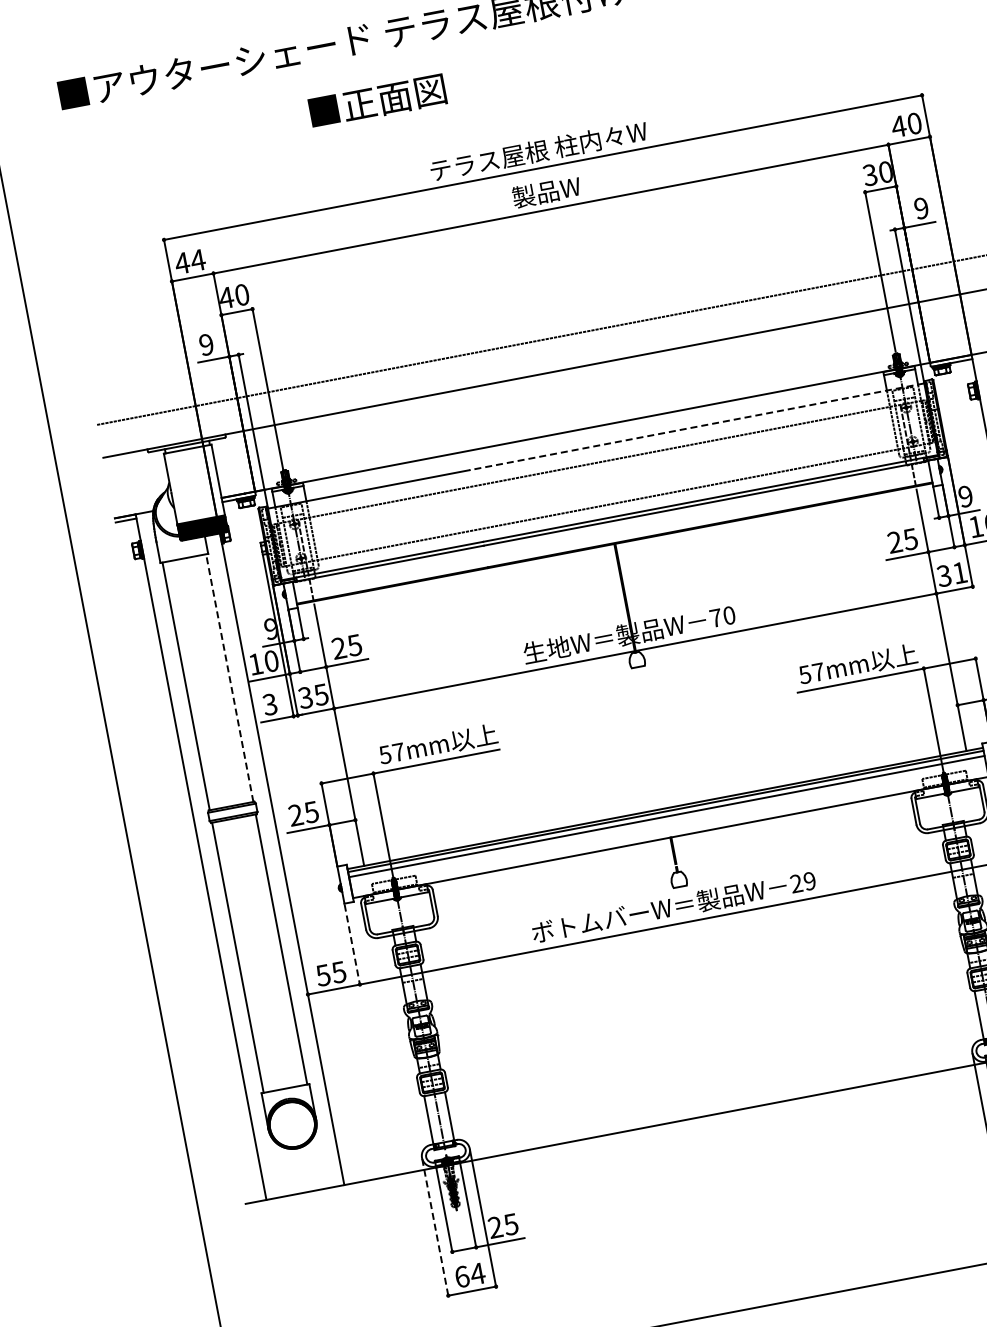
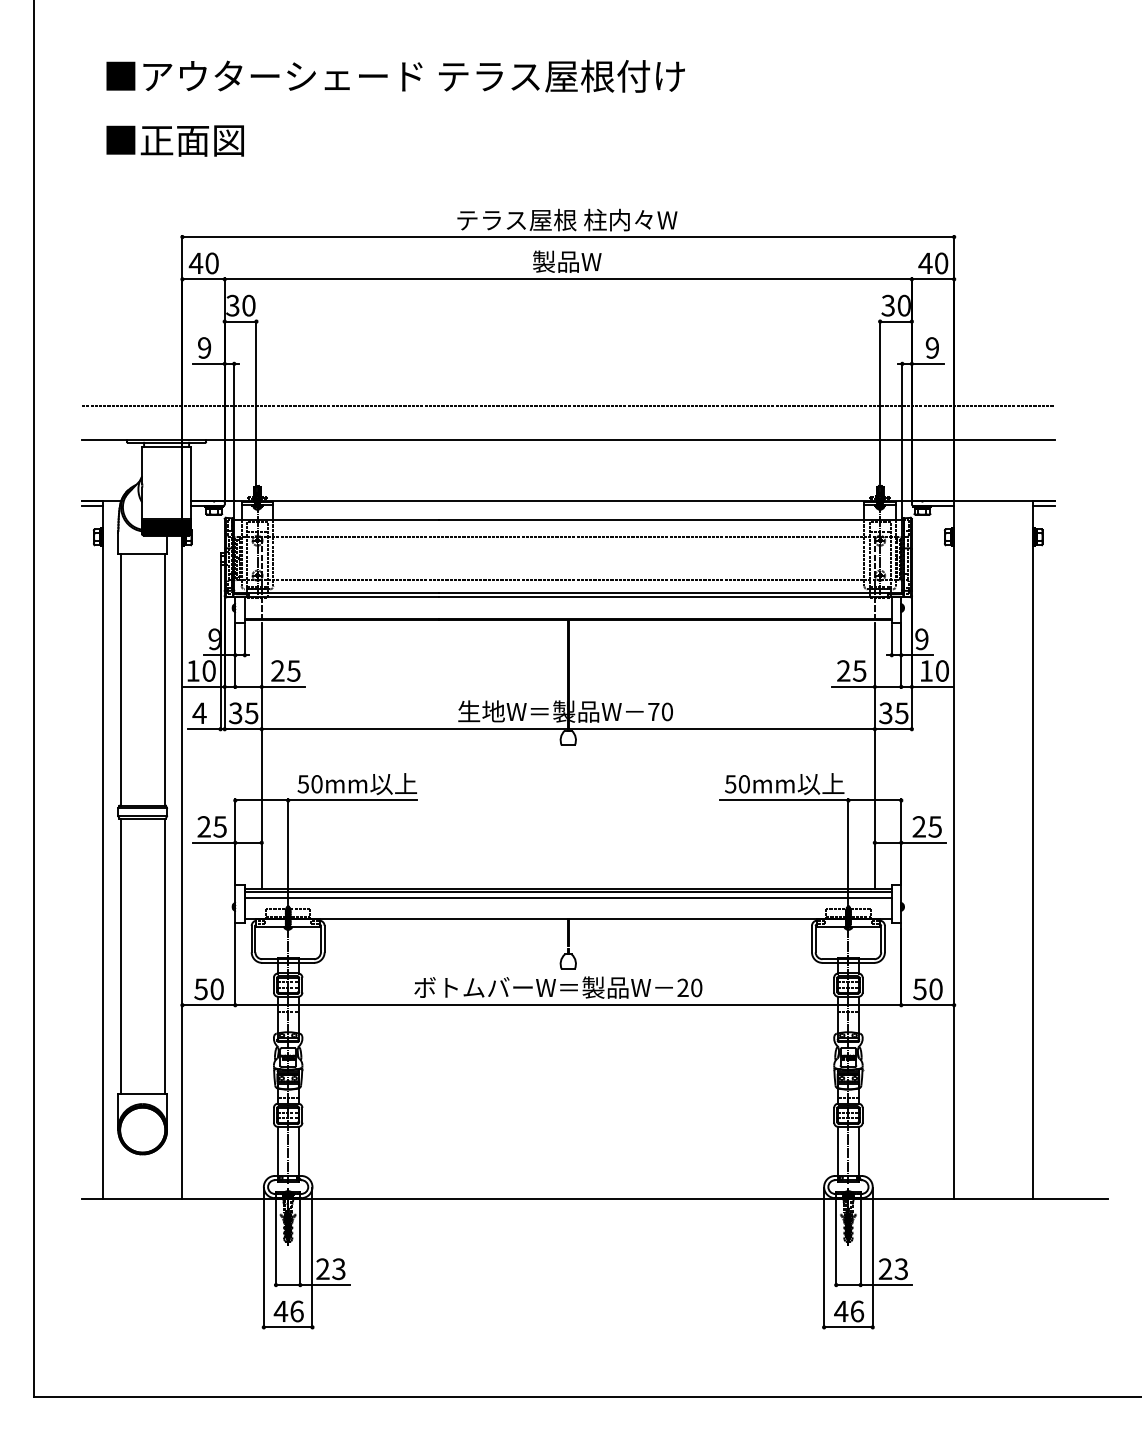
text: (376, 101) -> (174, 140), moved
text: (197, 260) -> (211, 263), 44 -> 40
text: (227, 297) -> (233, 305), 40 -> 30
line: (696, 426) -> (670, 520), dashed -> solid
text: (959, 573) -> (901, 713), 31 -> 35
text: (817, 672) -> (743, 784), 57mm -> 50mm
line: (229, 677) -> (164, 679), dashed -> solid
text: (270, 704) -> (199, 713), 3 -> 4
text: (398, 752) -> (316, 784), 57mm -> 50mm
text: (809, 880) -> (696, 987), 29 -> 20
line: (352, 945) -> (235, 965), dashed -> solid
text: (338, 972) -> (216, 989), 55 -> 50
text: (511, 1223) -> (339, 1268), 25 -> 23
line: (435, 1228) -> (263, 1258), dashed -> solid
text: (469, 1275) -> (288, 1311), 64 -> 46

